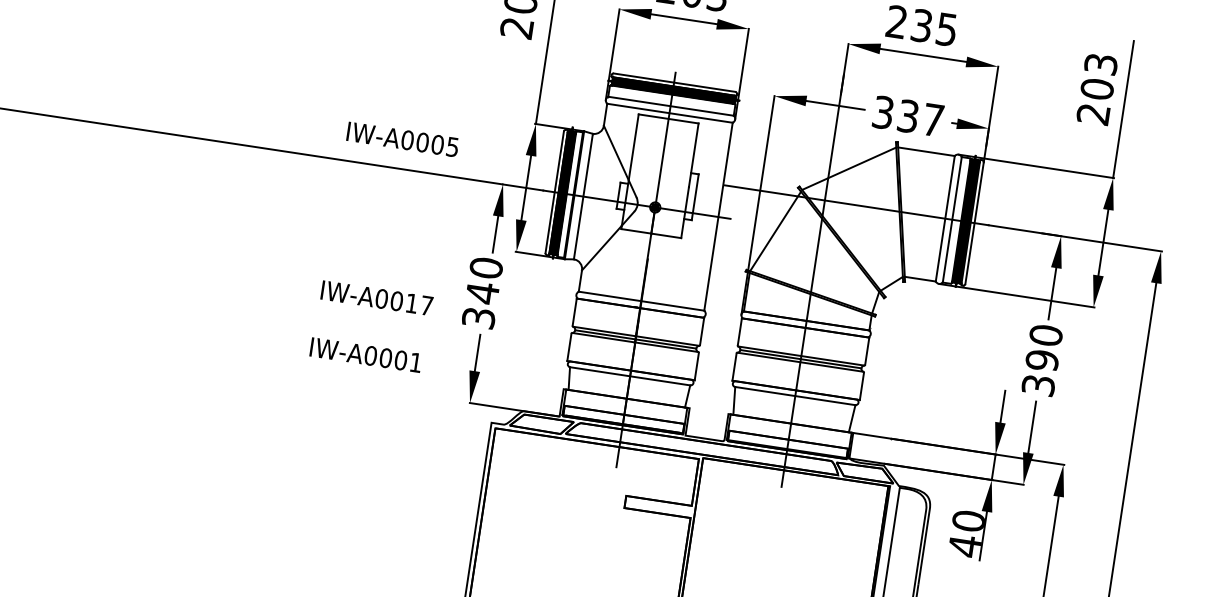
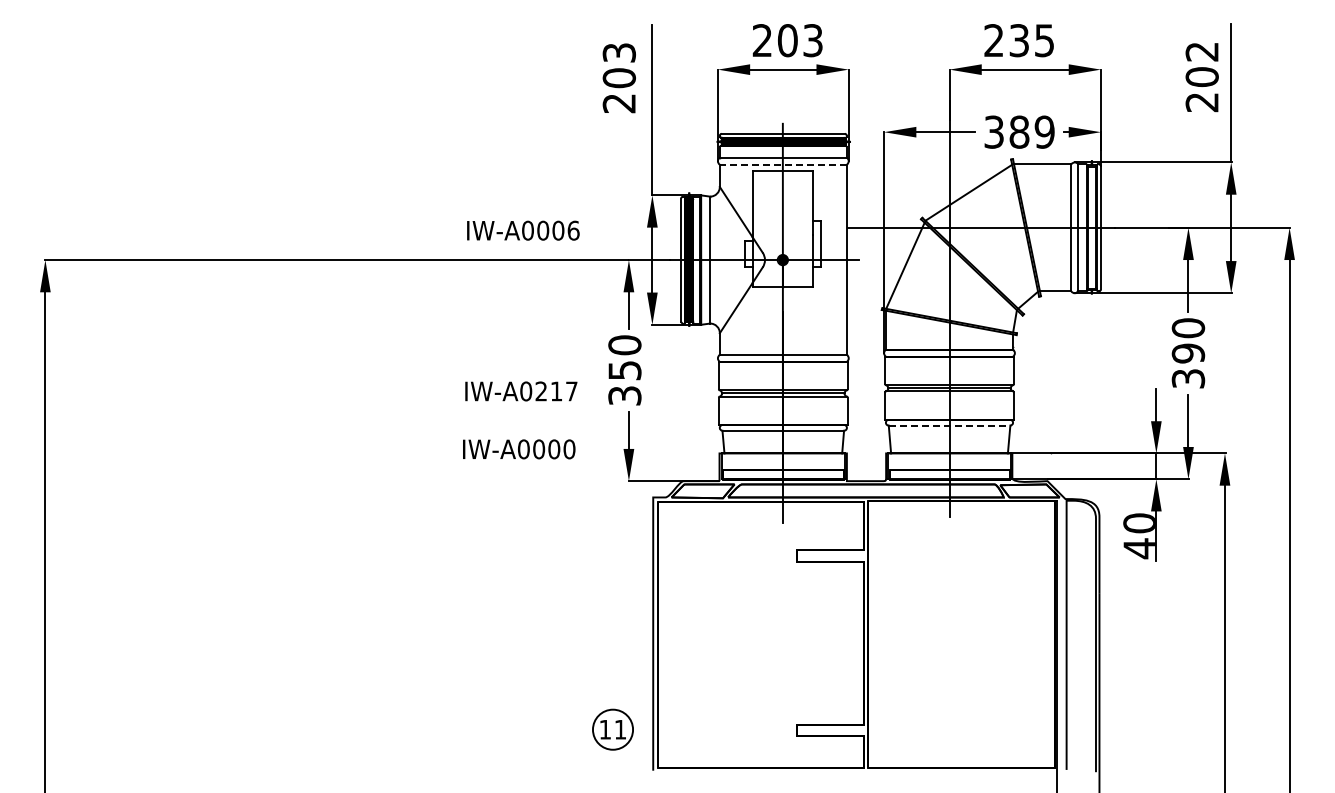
text: (1100, 63) -> (1201, 51), 203 -> 202
line: (669, 112) -> (782, 164), solid -> dashed
text: (920, 117) -> (1031, 131), 337 -> 389
text: (452, 146) -> (573, 230), IW-A0005 -> IW-A0006
hatch: (965, 221) -> (1091, 227), removed
text: (482, 292) -> (624, 370), 340 -> 350
text: (396, 301) -> (541, 391), IW-A0017 -> IW-A0217
text: (415, 362) -> (569, 449), IW-A0001 -> IW-A0000
line: (795, 395) -> (949, 425), solid -> dashed

